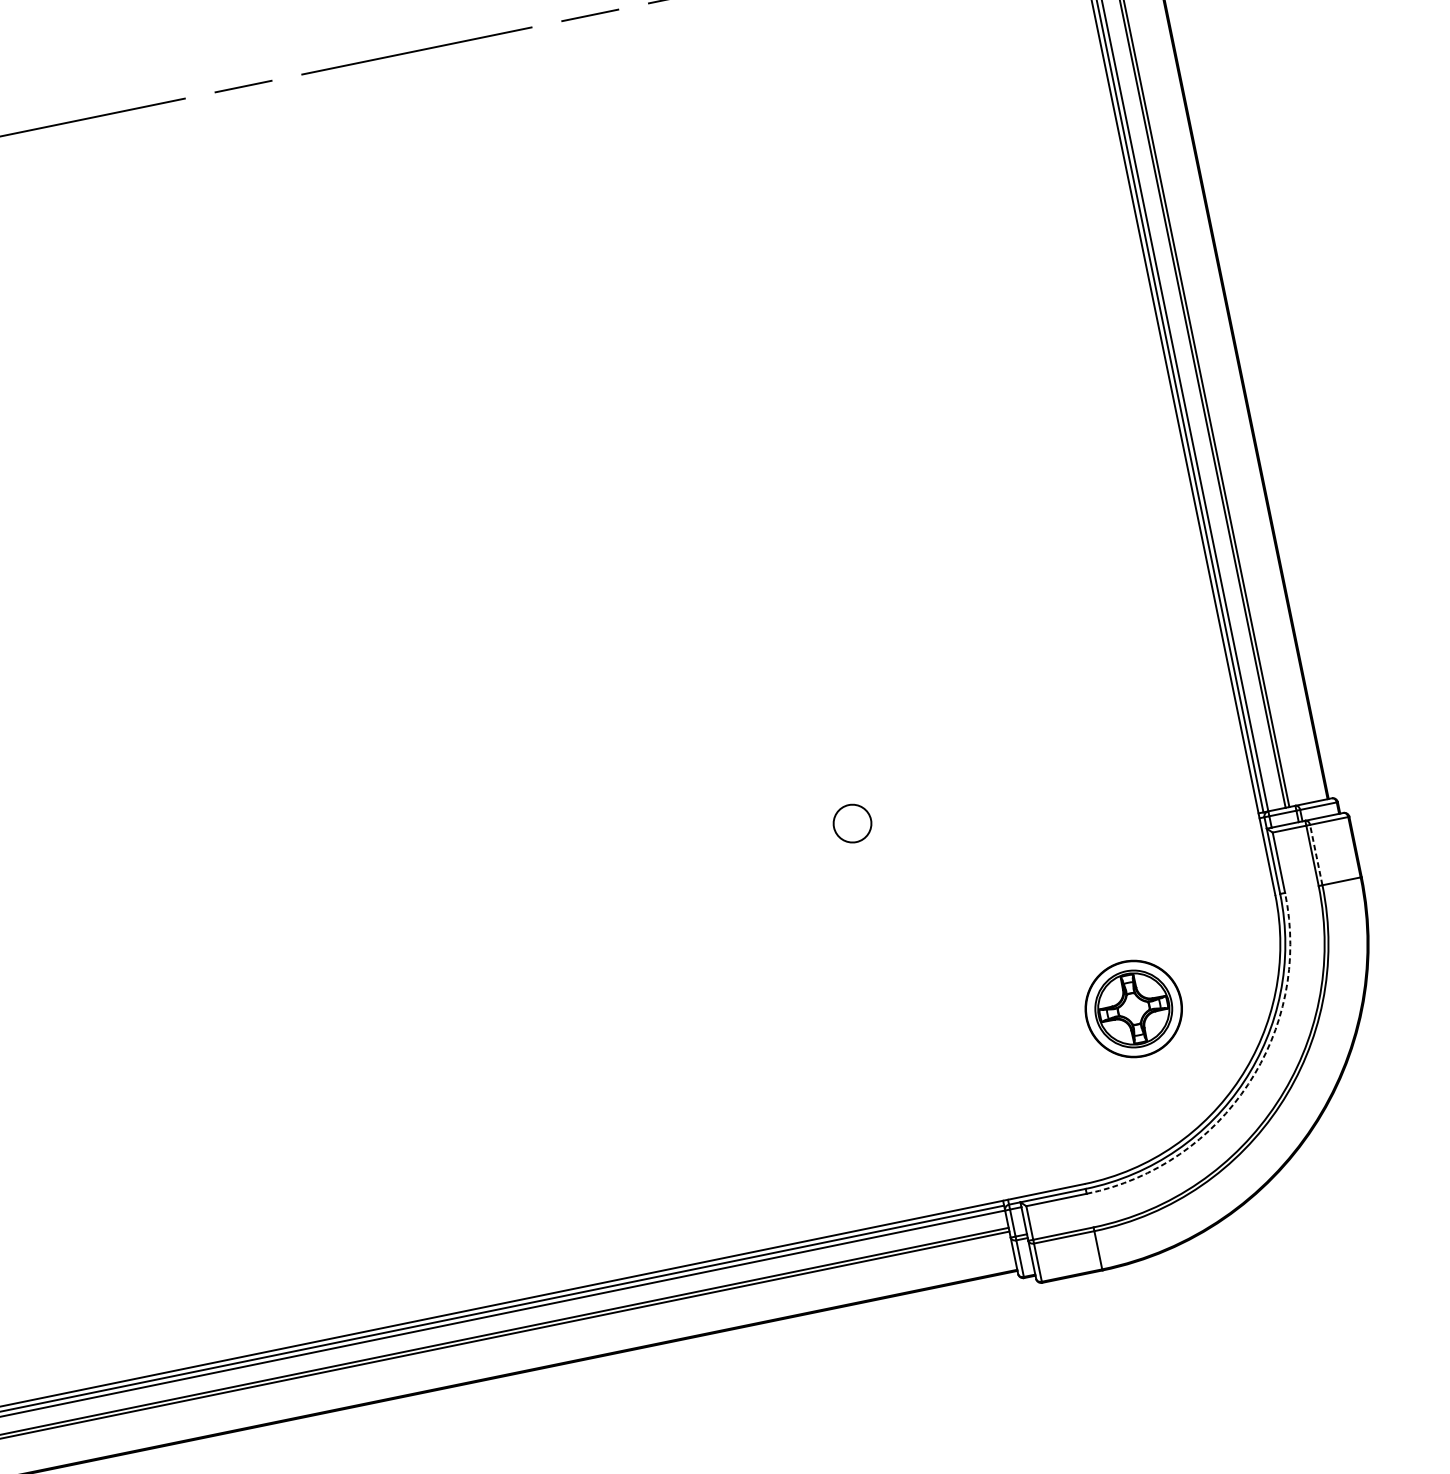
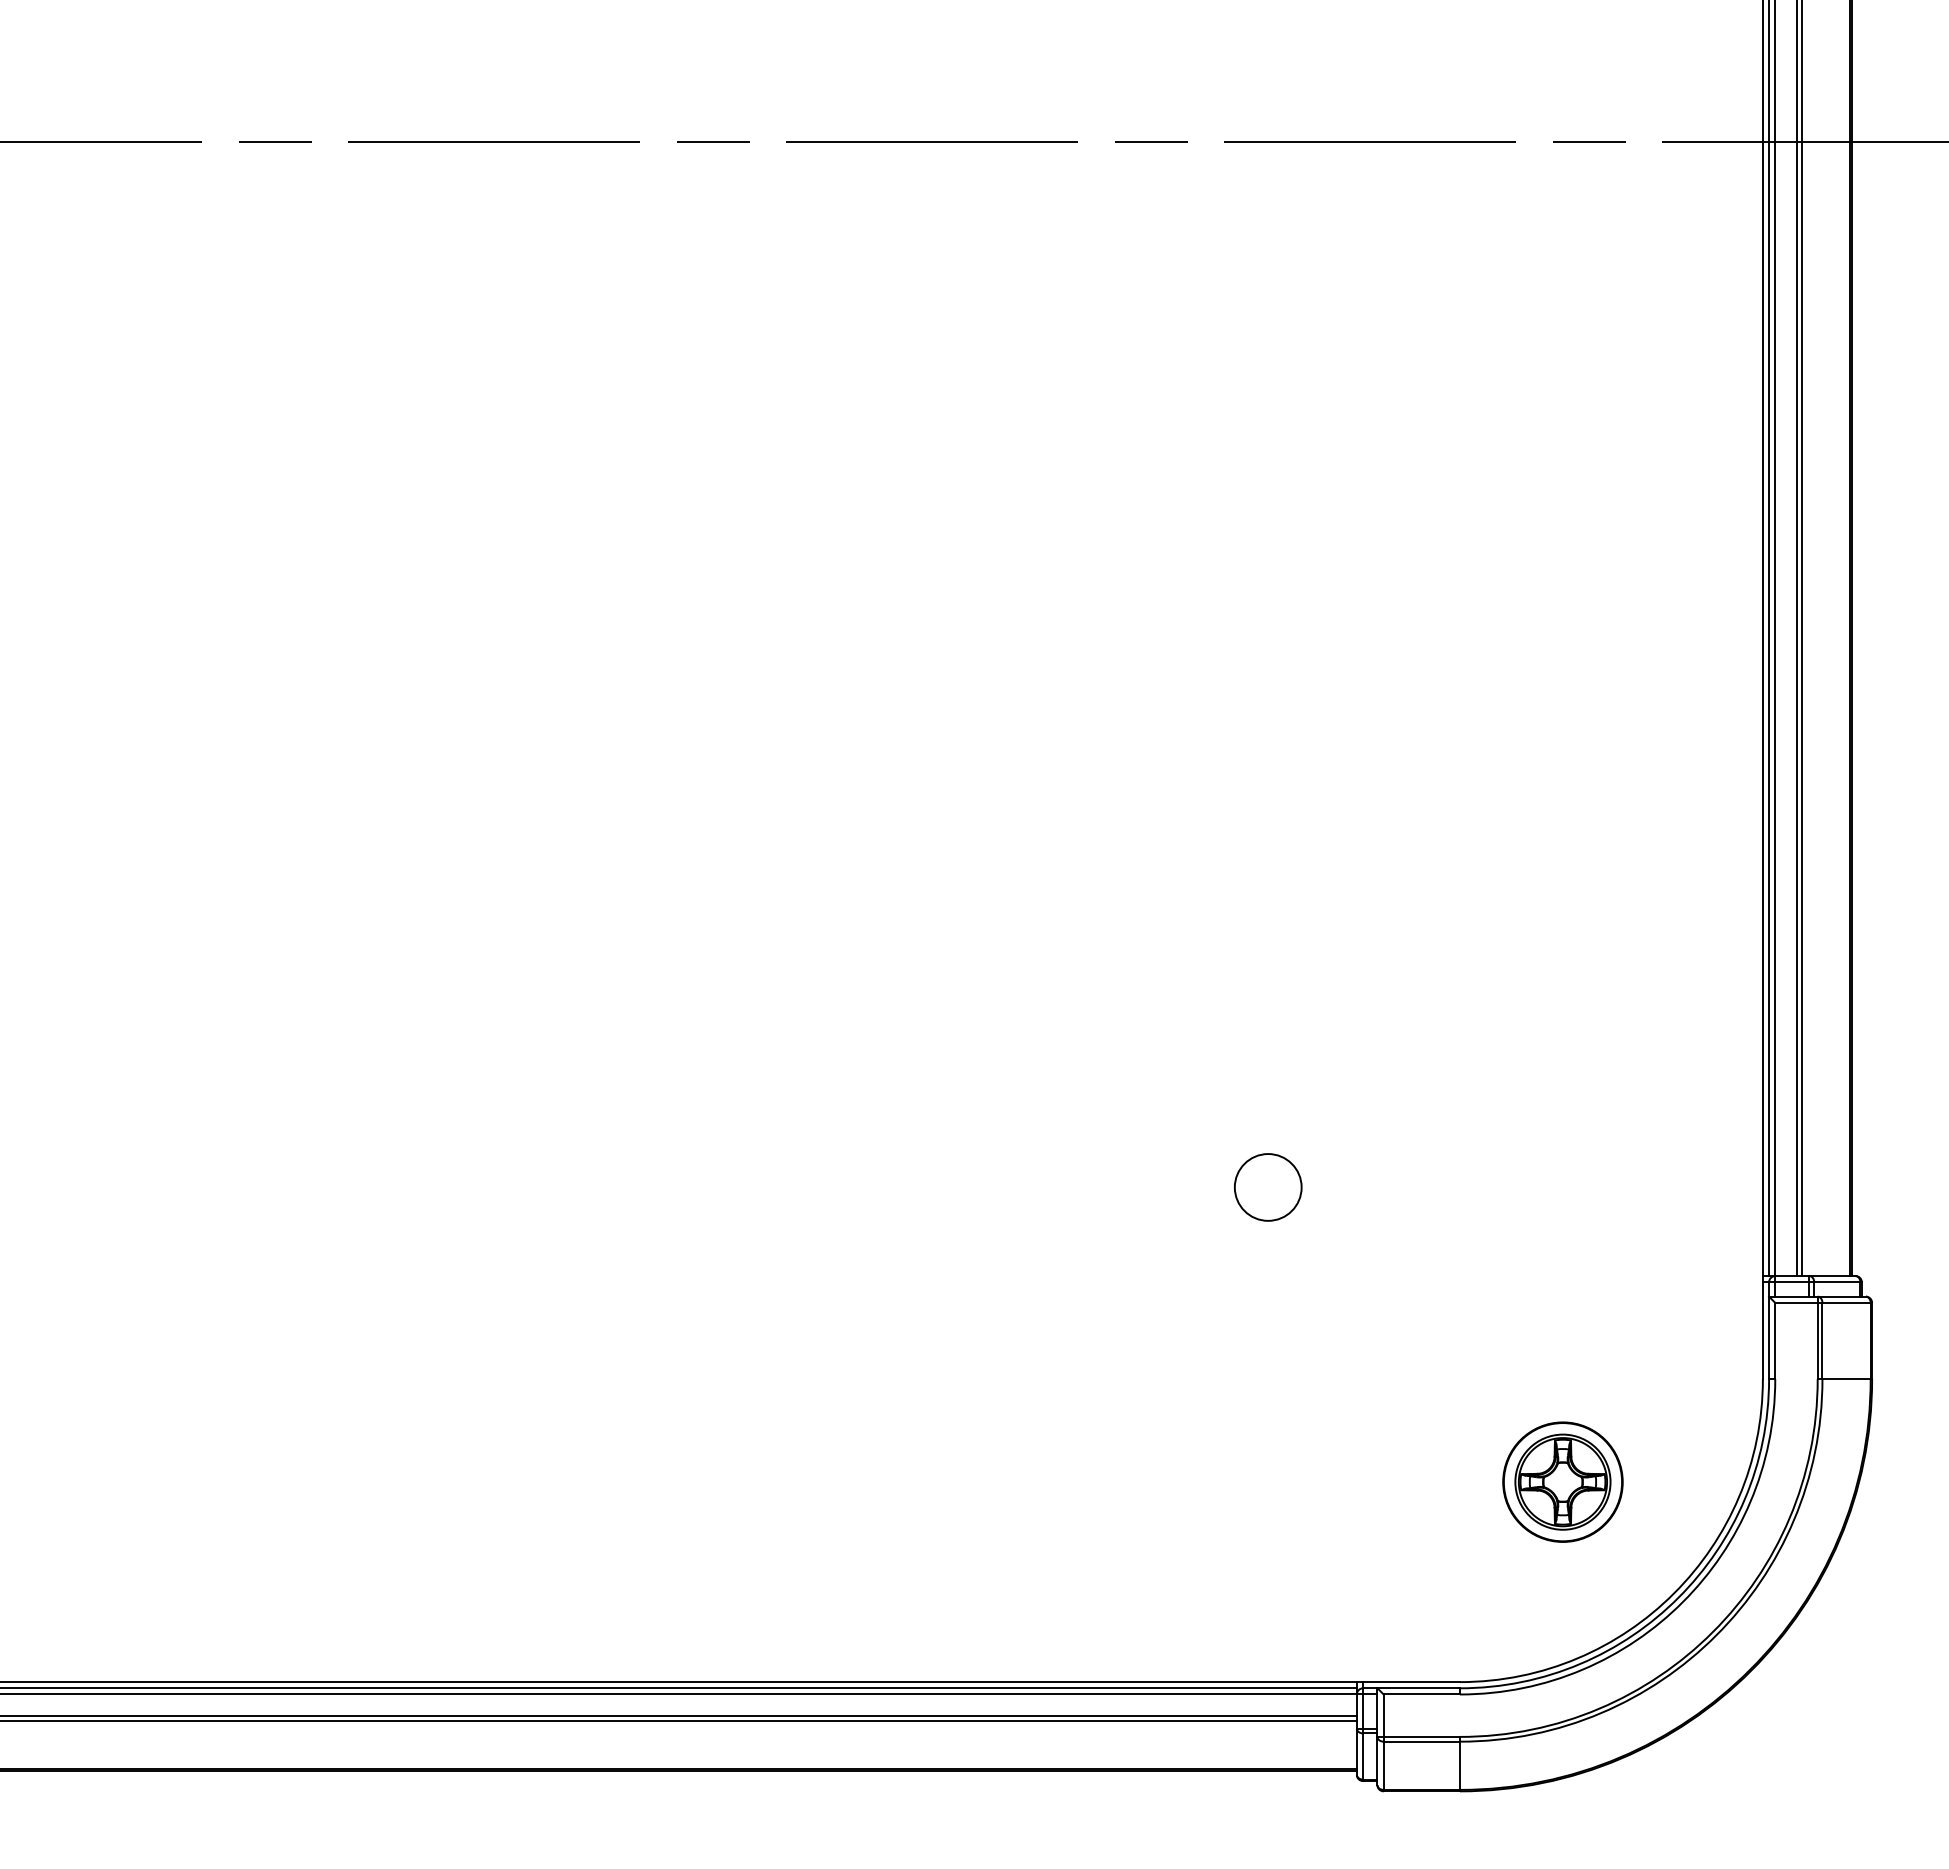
circle: (852, 823) -> (1267, 1187), size x1.43
line: (1316, 854) -> (1822, 1340), dashed -> solid
arc: (1247, 1084) -> (1682, 1602), dashed -> solid

